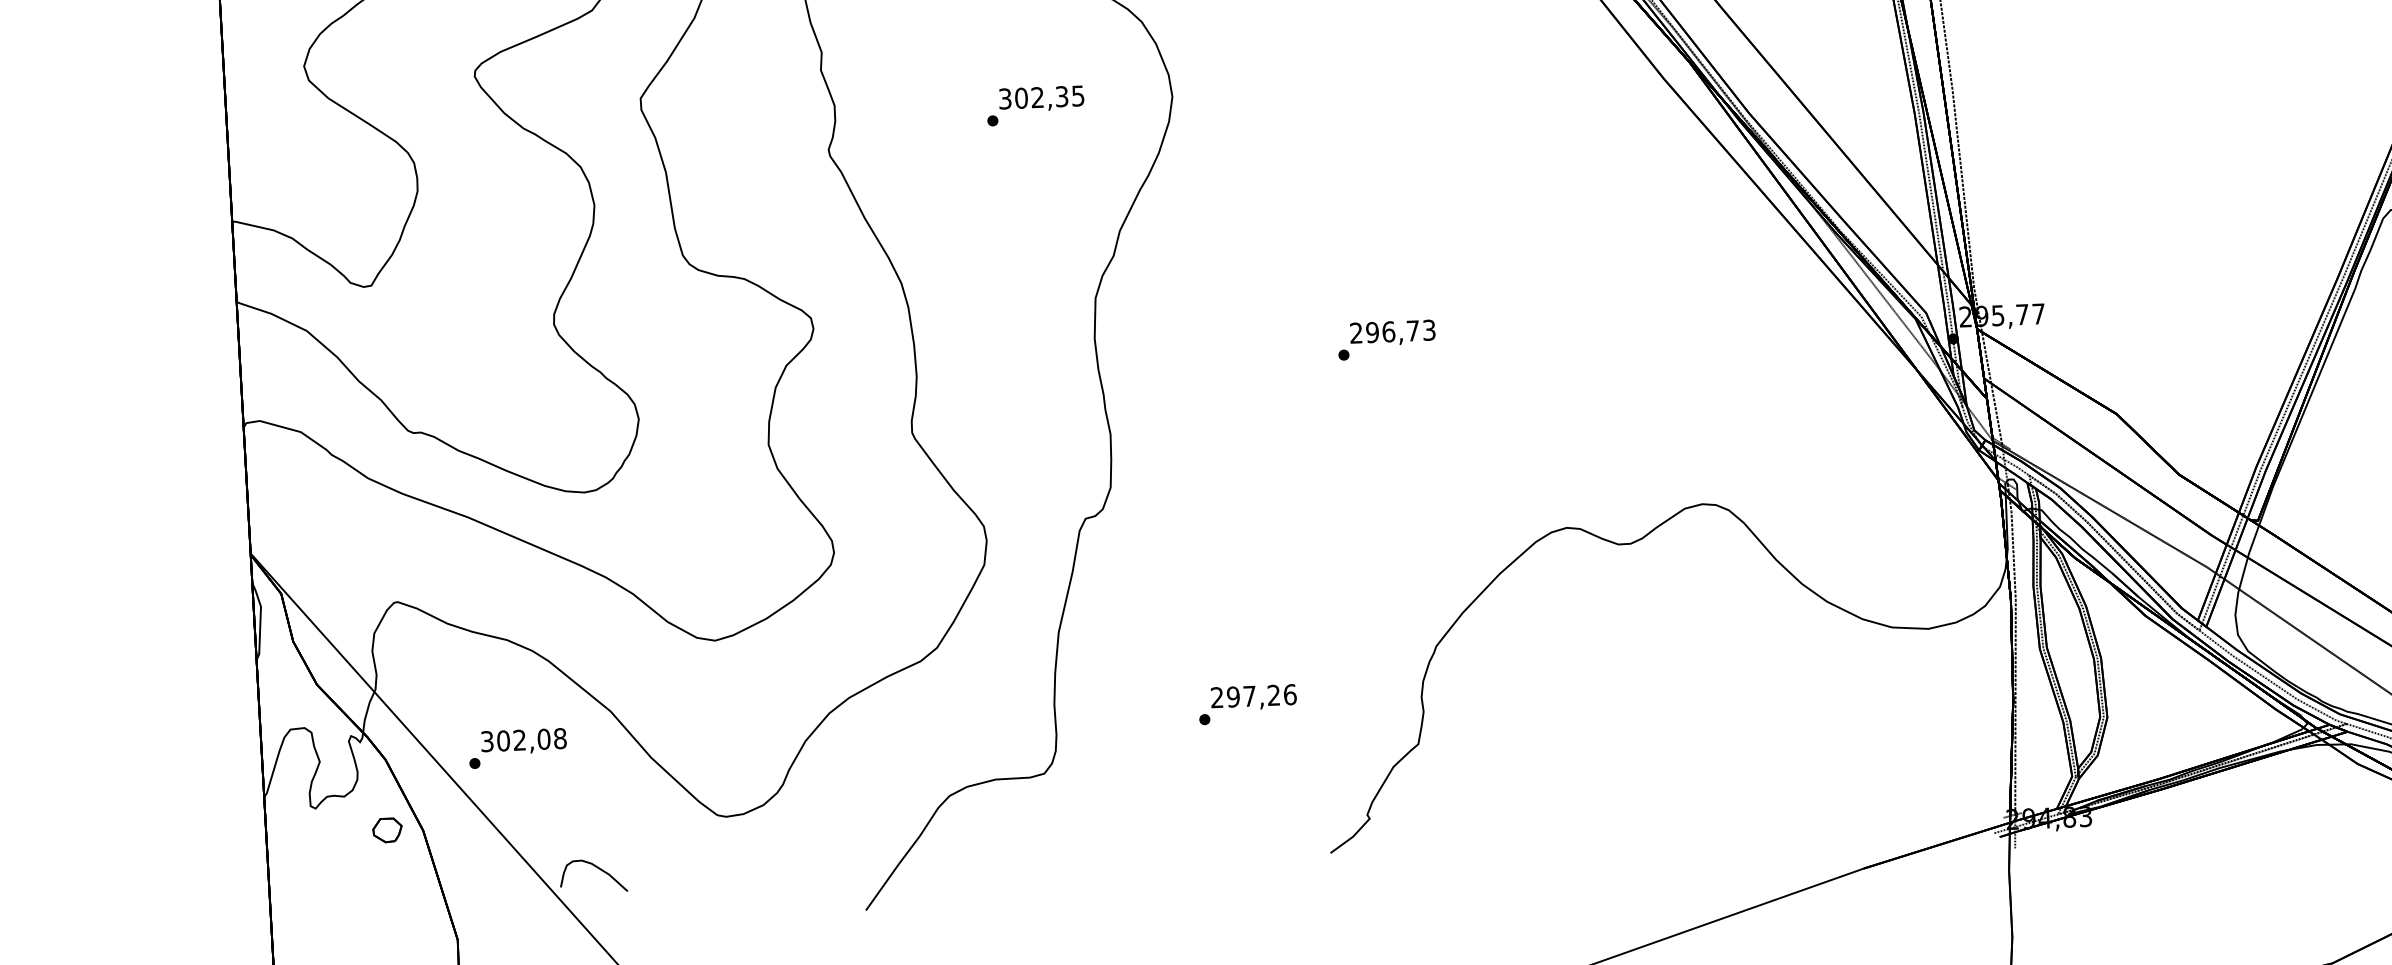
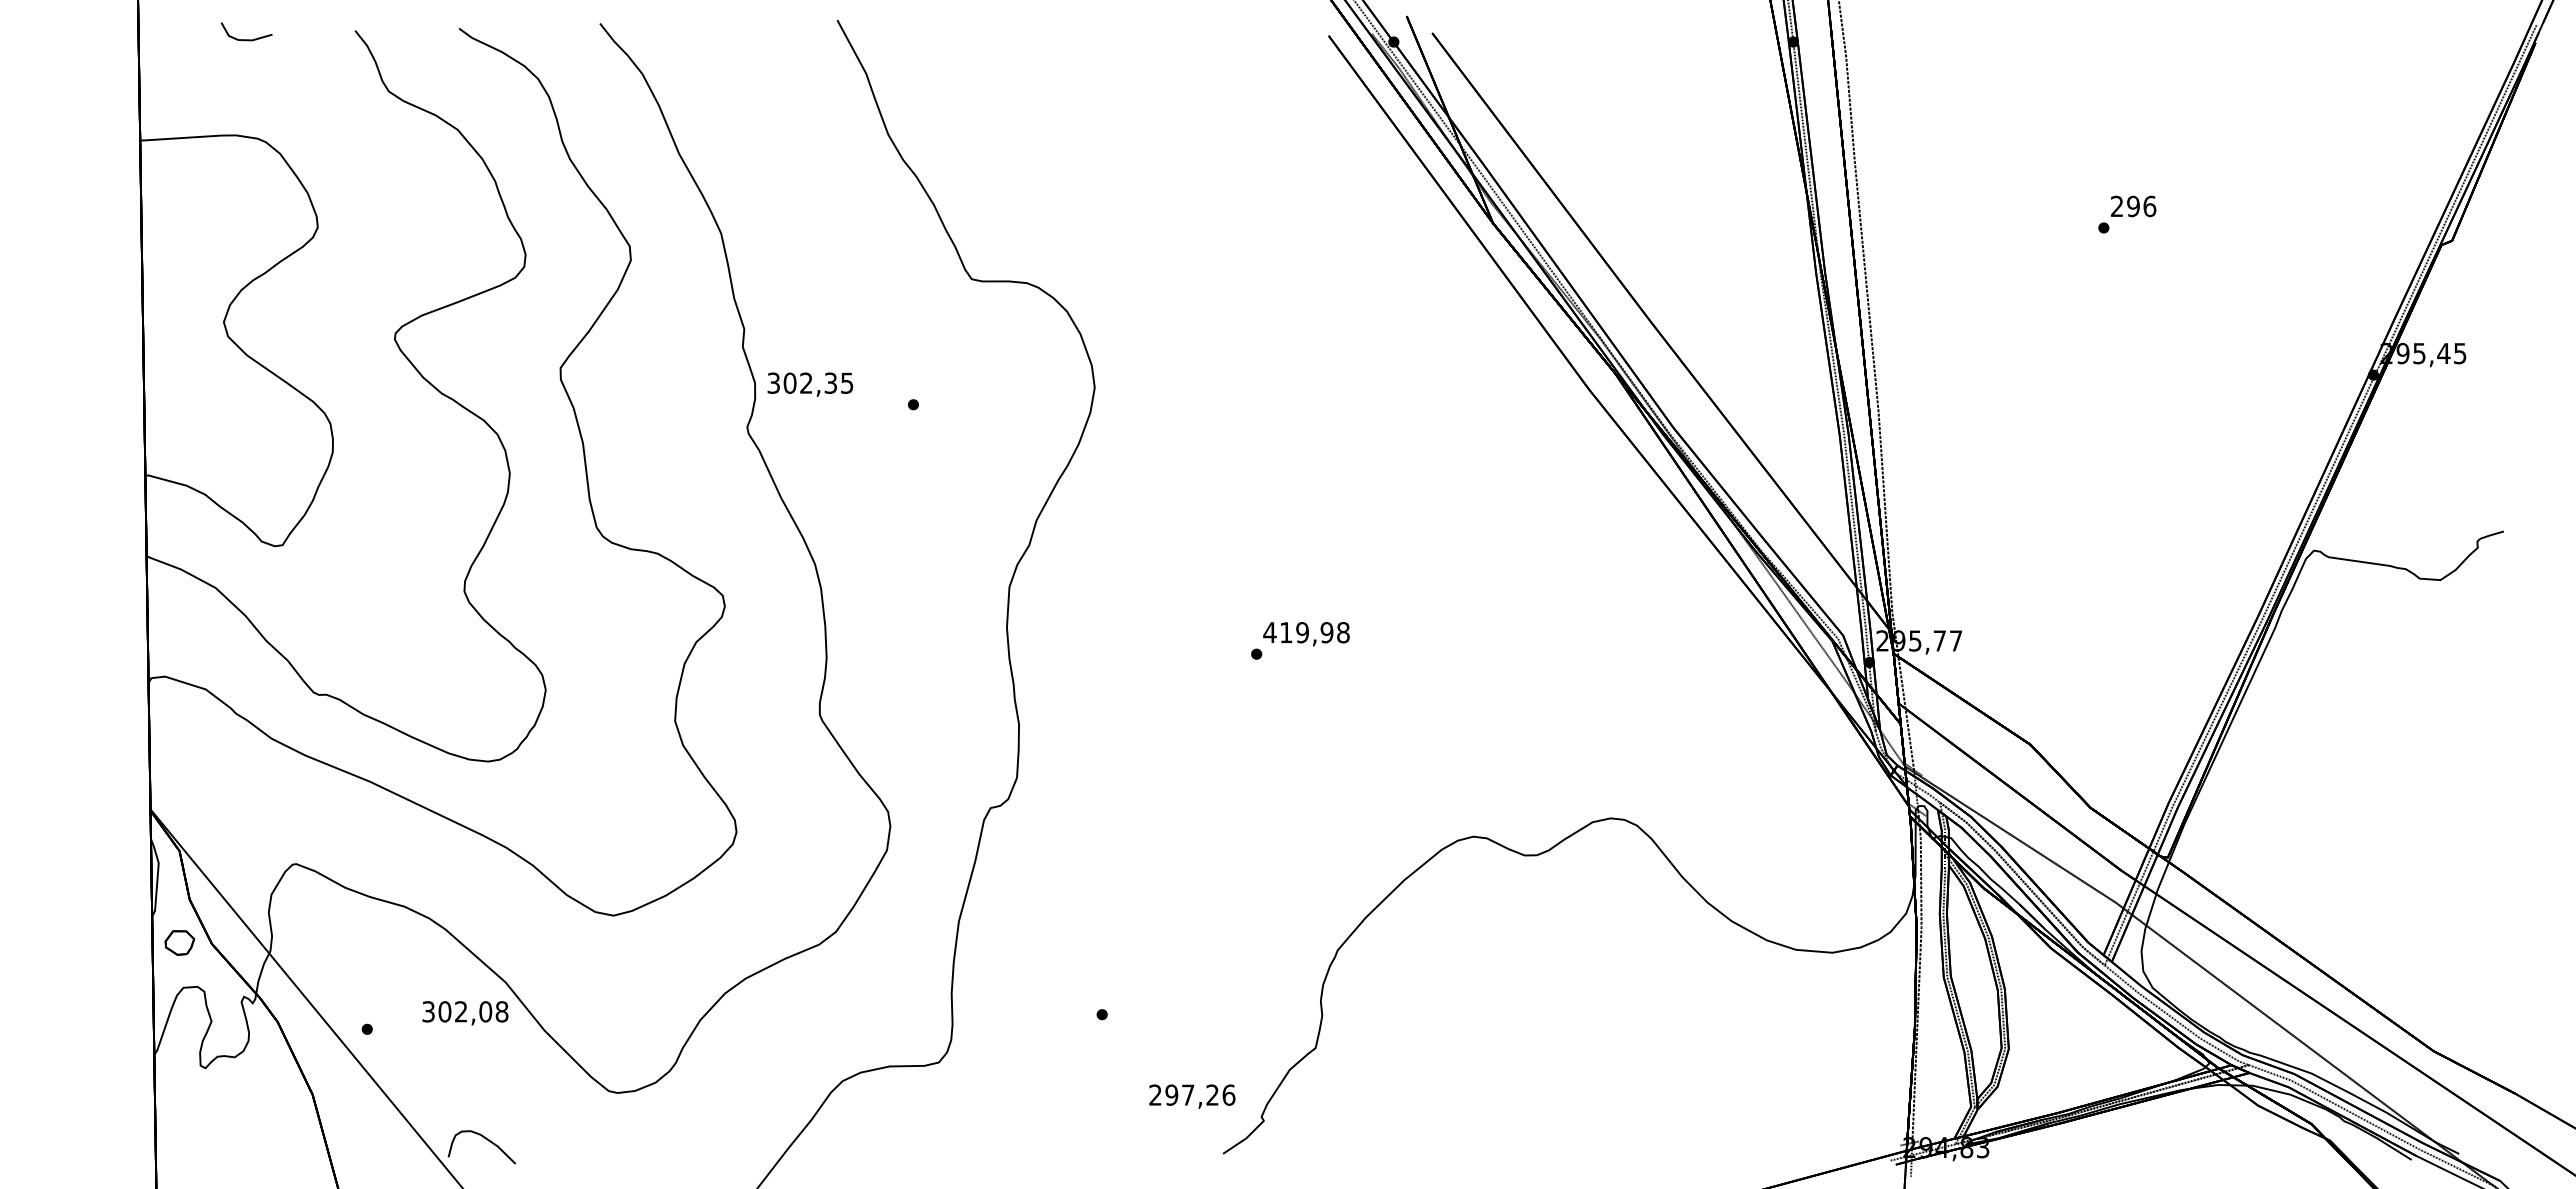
text: (1041, 98) -> (810, 384), moved
text: (1392, 331) -> (1306, 632), 296,73 -> 419,98
text: (1254, 697) -> (1192, 1096), moved
text: (524, 741) -> (465, 1013), moved
part: (387, 829) -> (179, 942), moved

